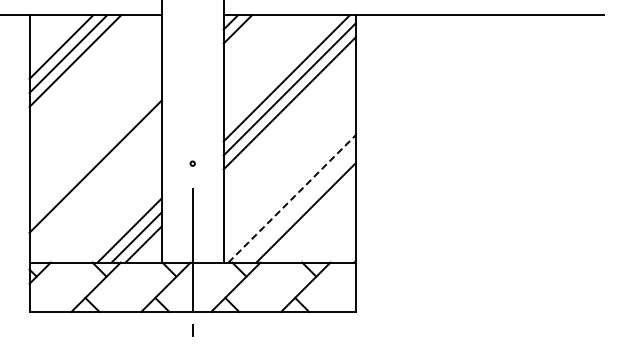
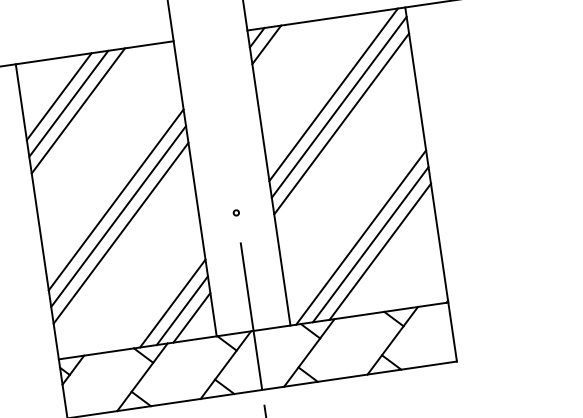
line: (95, 138) -> (115, 199), added
line: (95, 152) -> (118, 216), added
line: (292, 198) -> (361, 237), dashed -> solid
line: (298, 205) -> (369, 244), added

